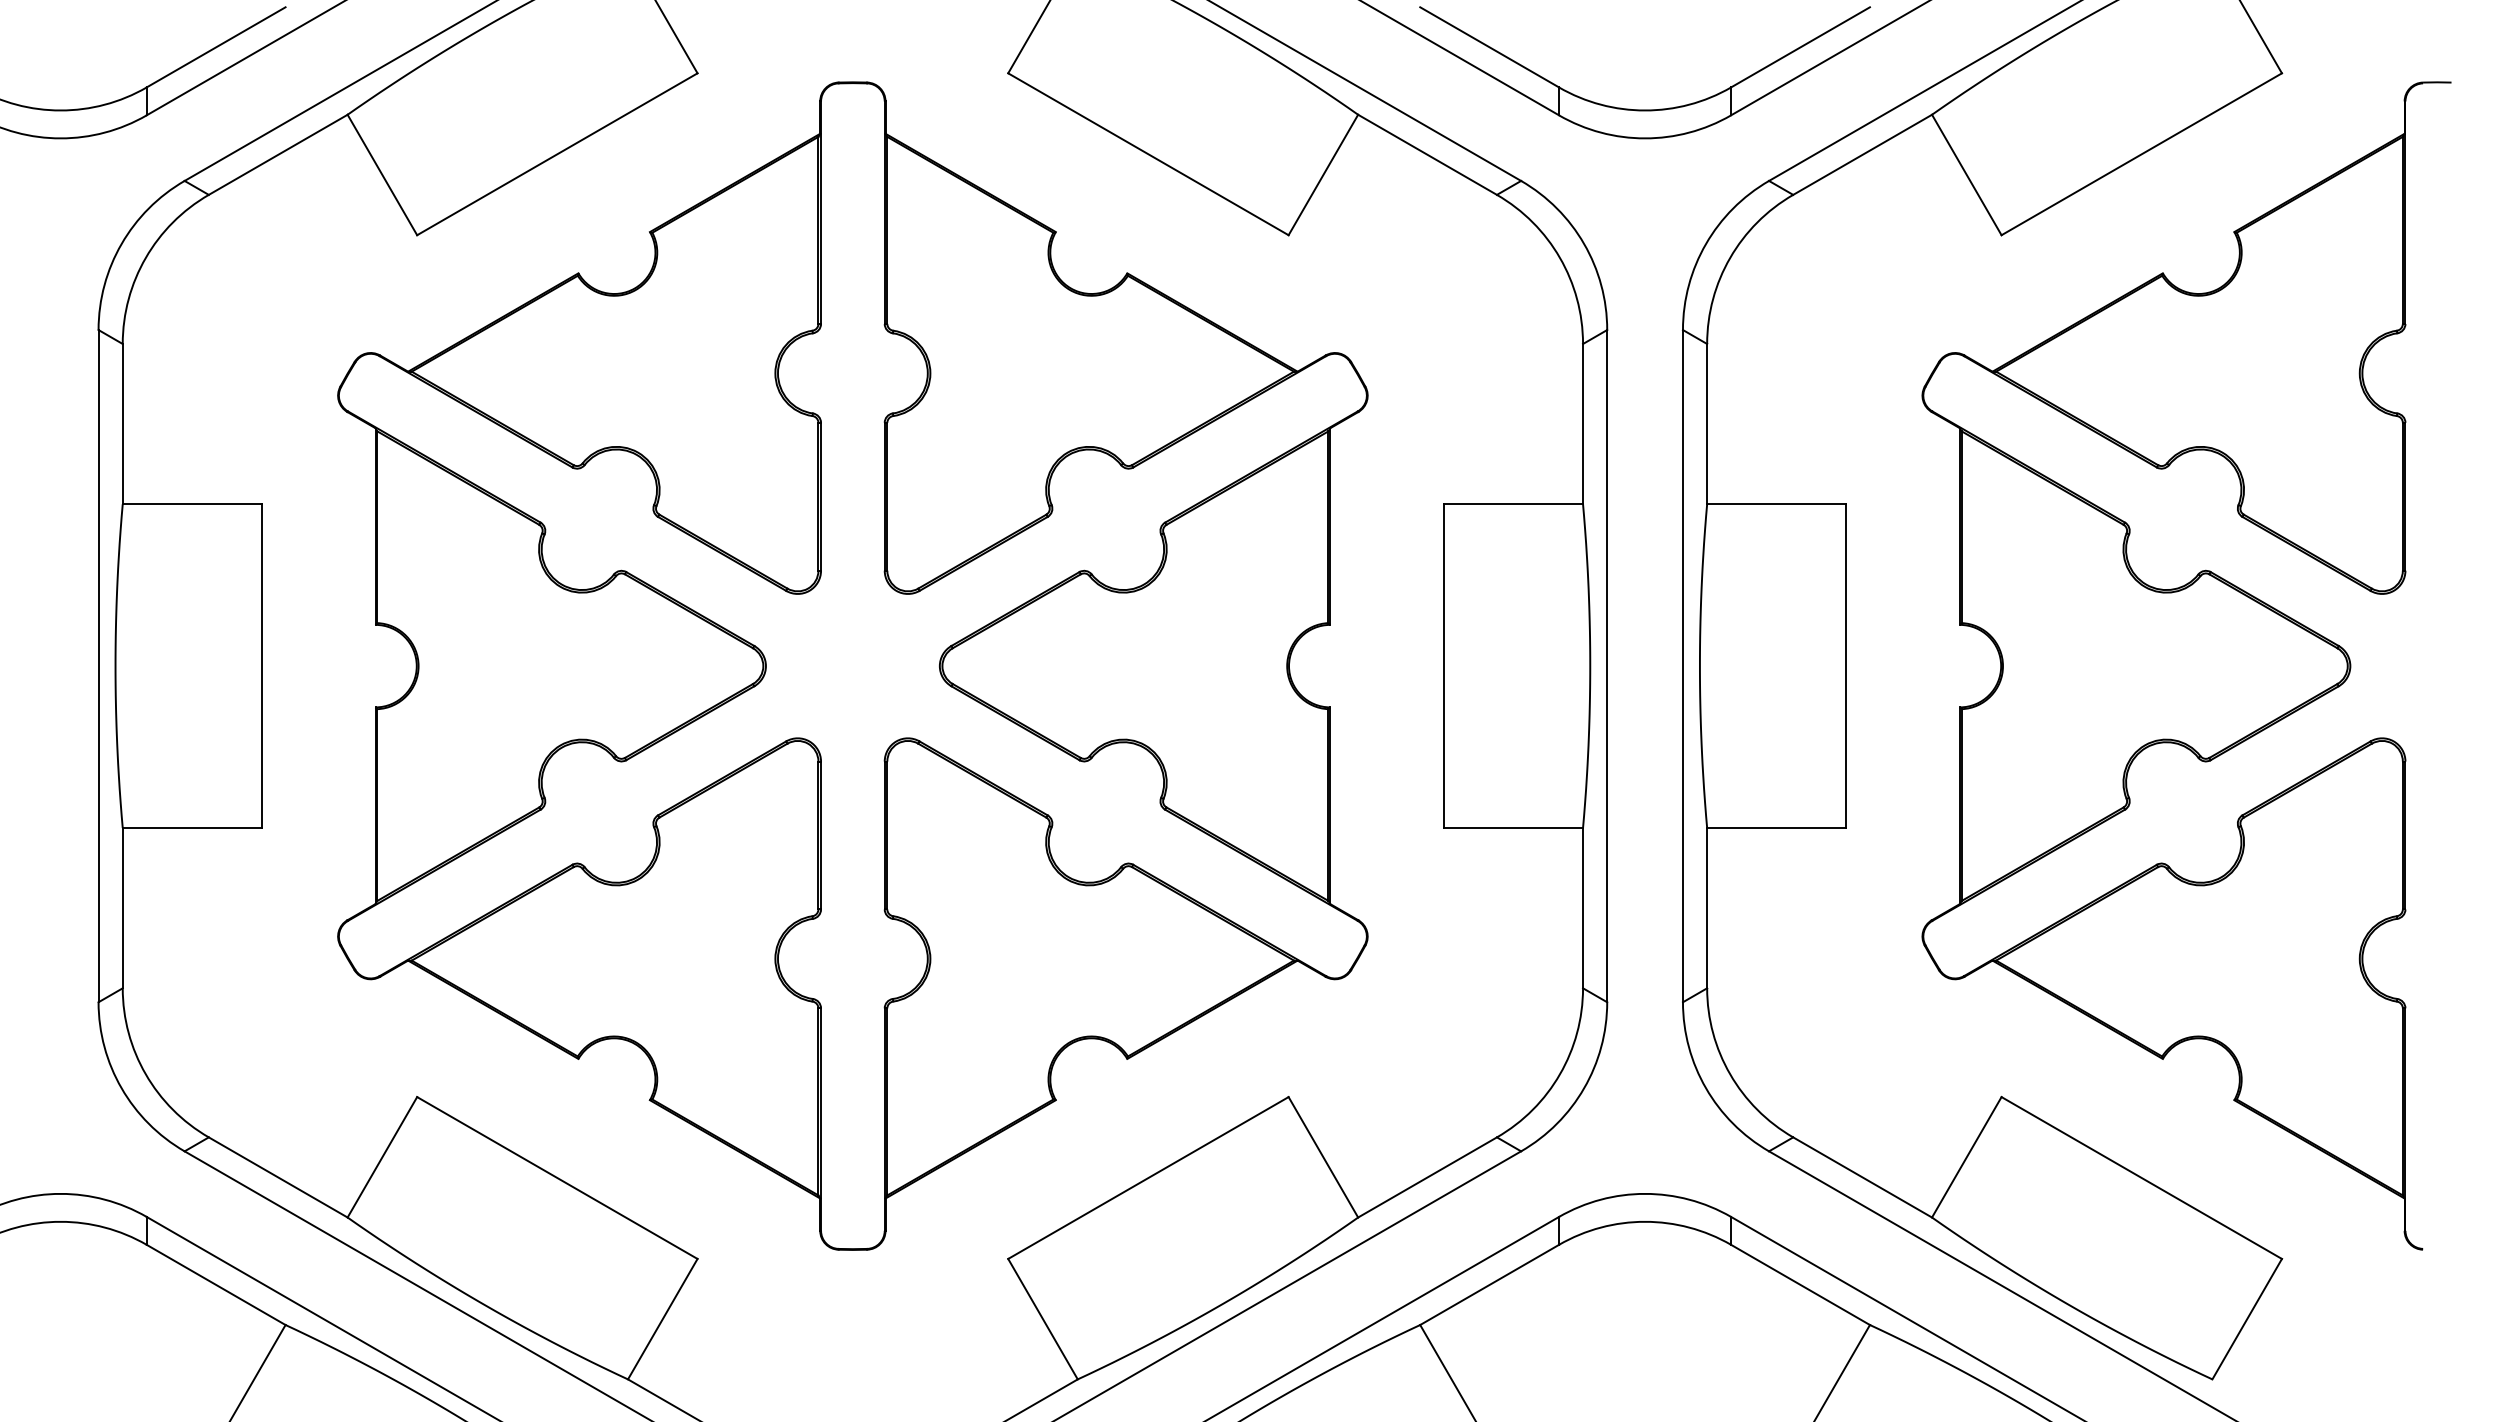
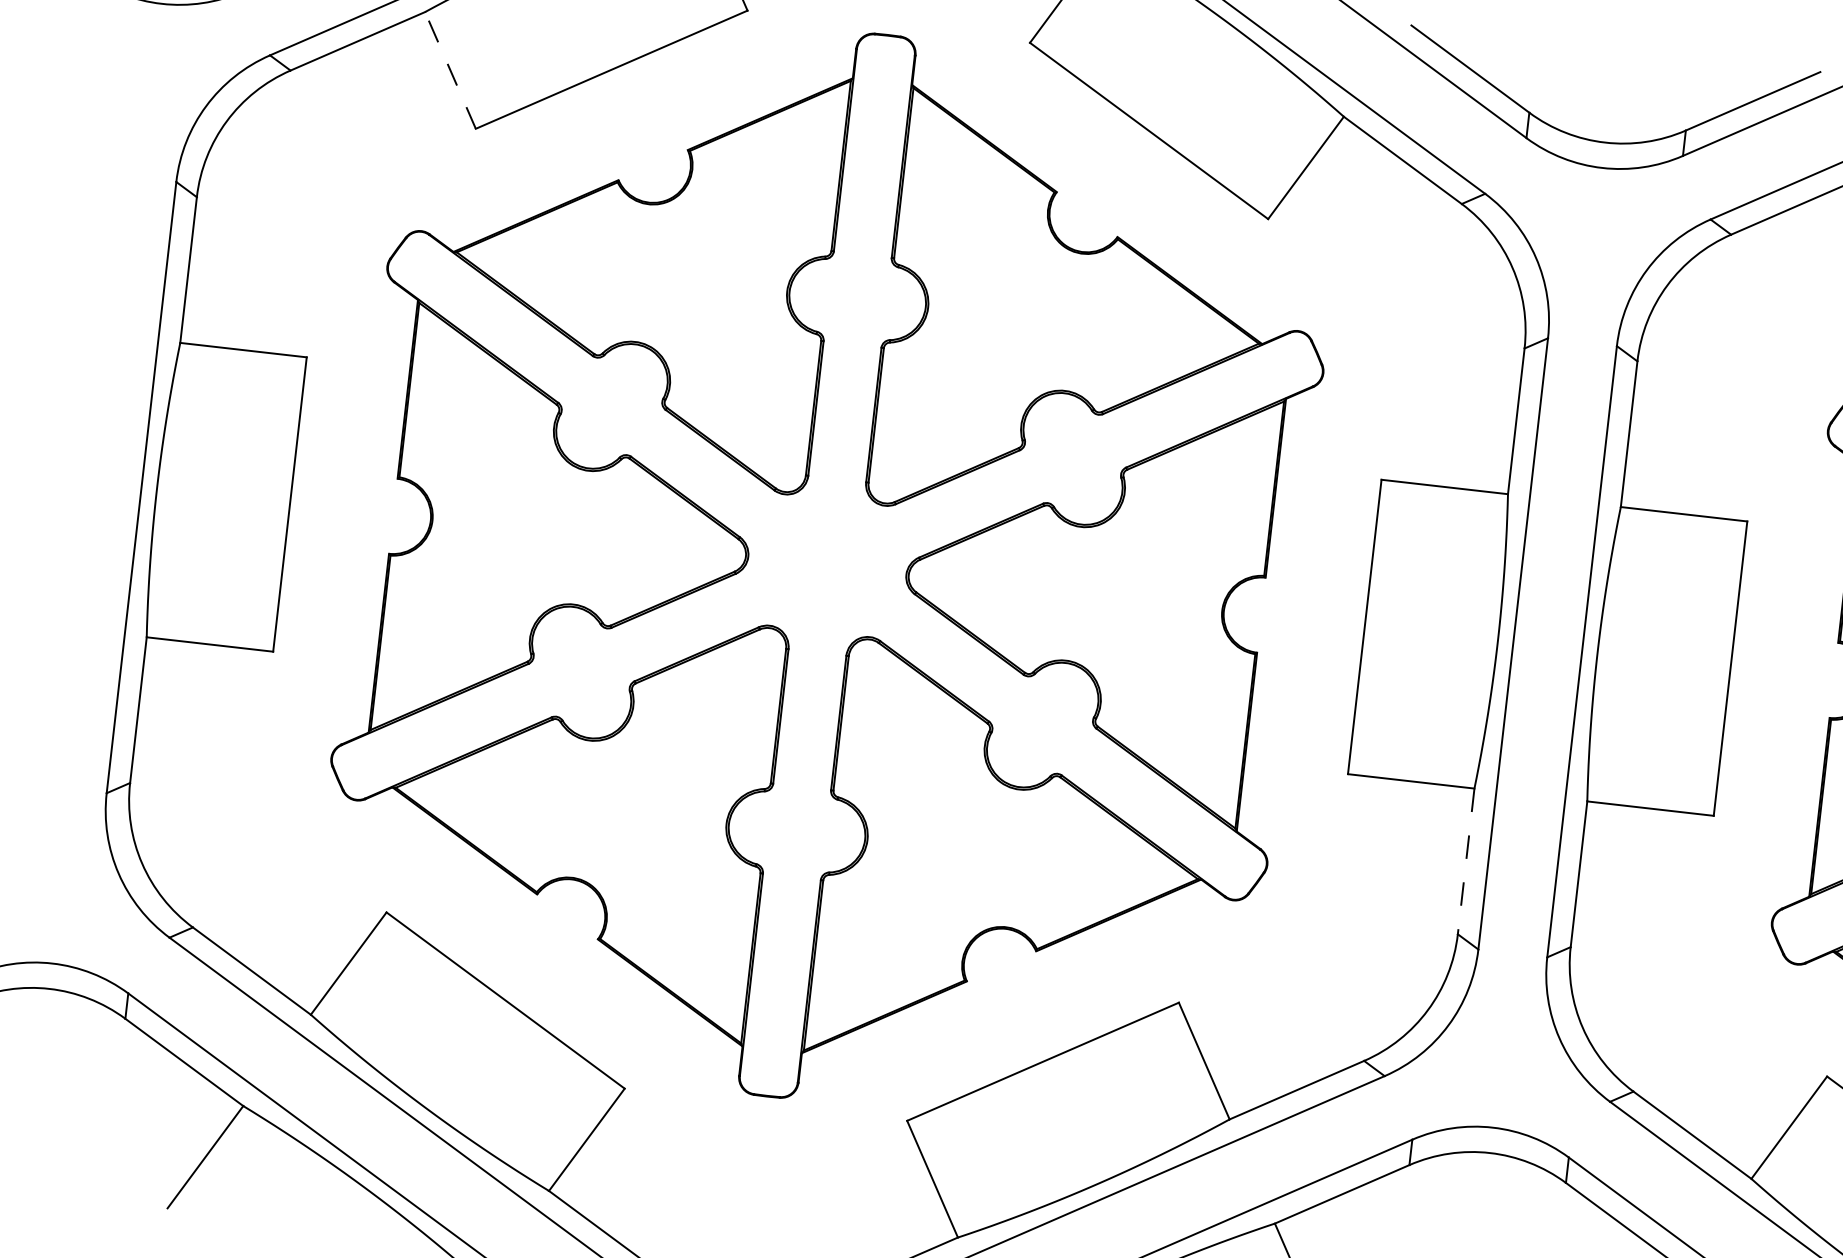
line: (382, 175) -> (450, 70), solid -> dashed
line: (1583, 908) -> (1466, 861), solid -> dashed

